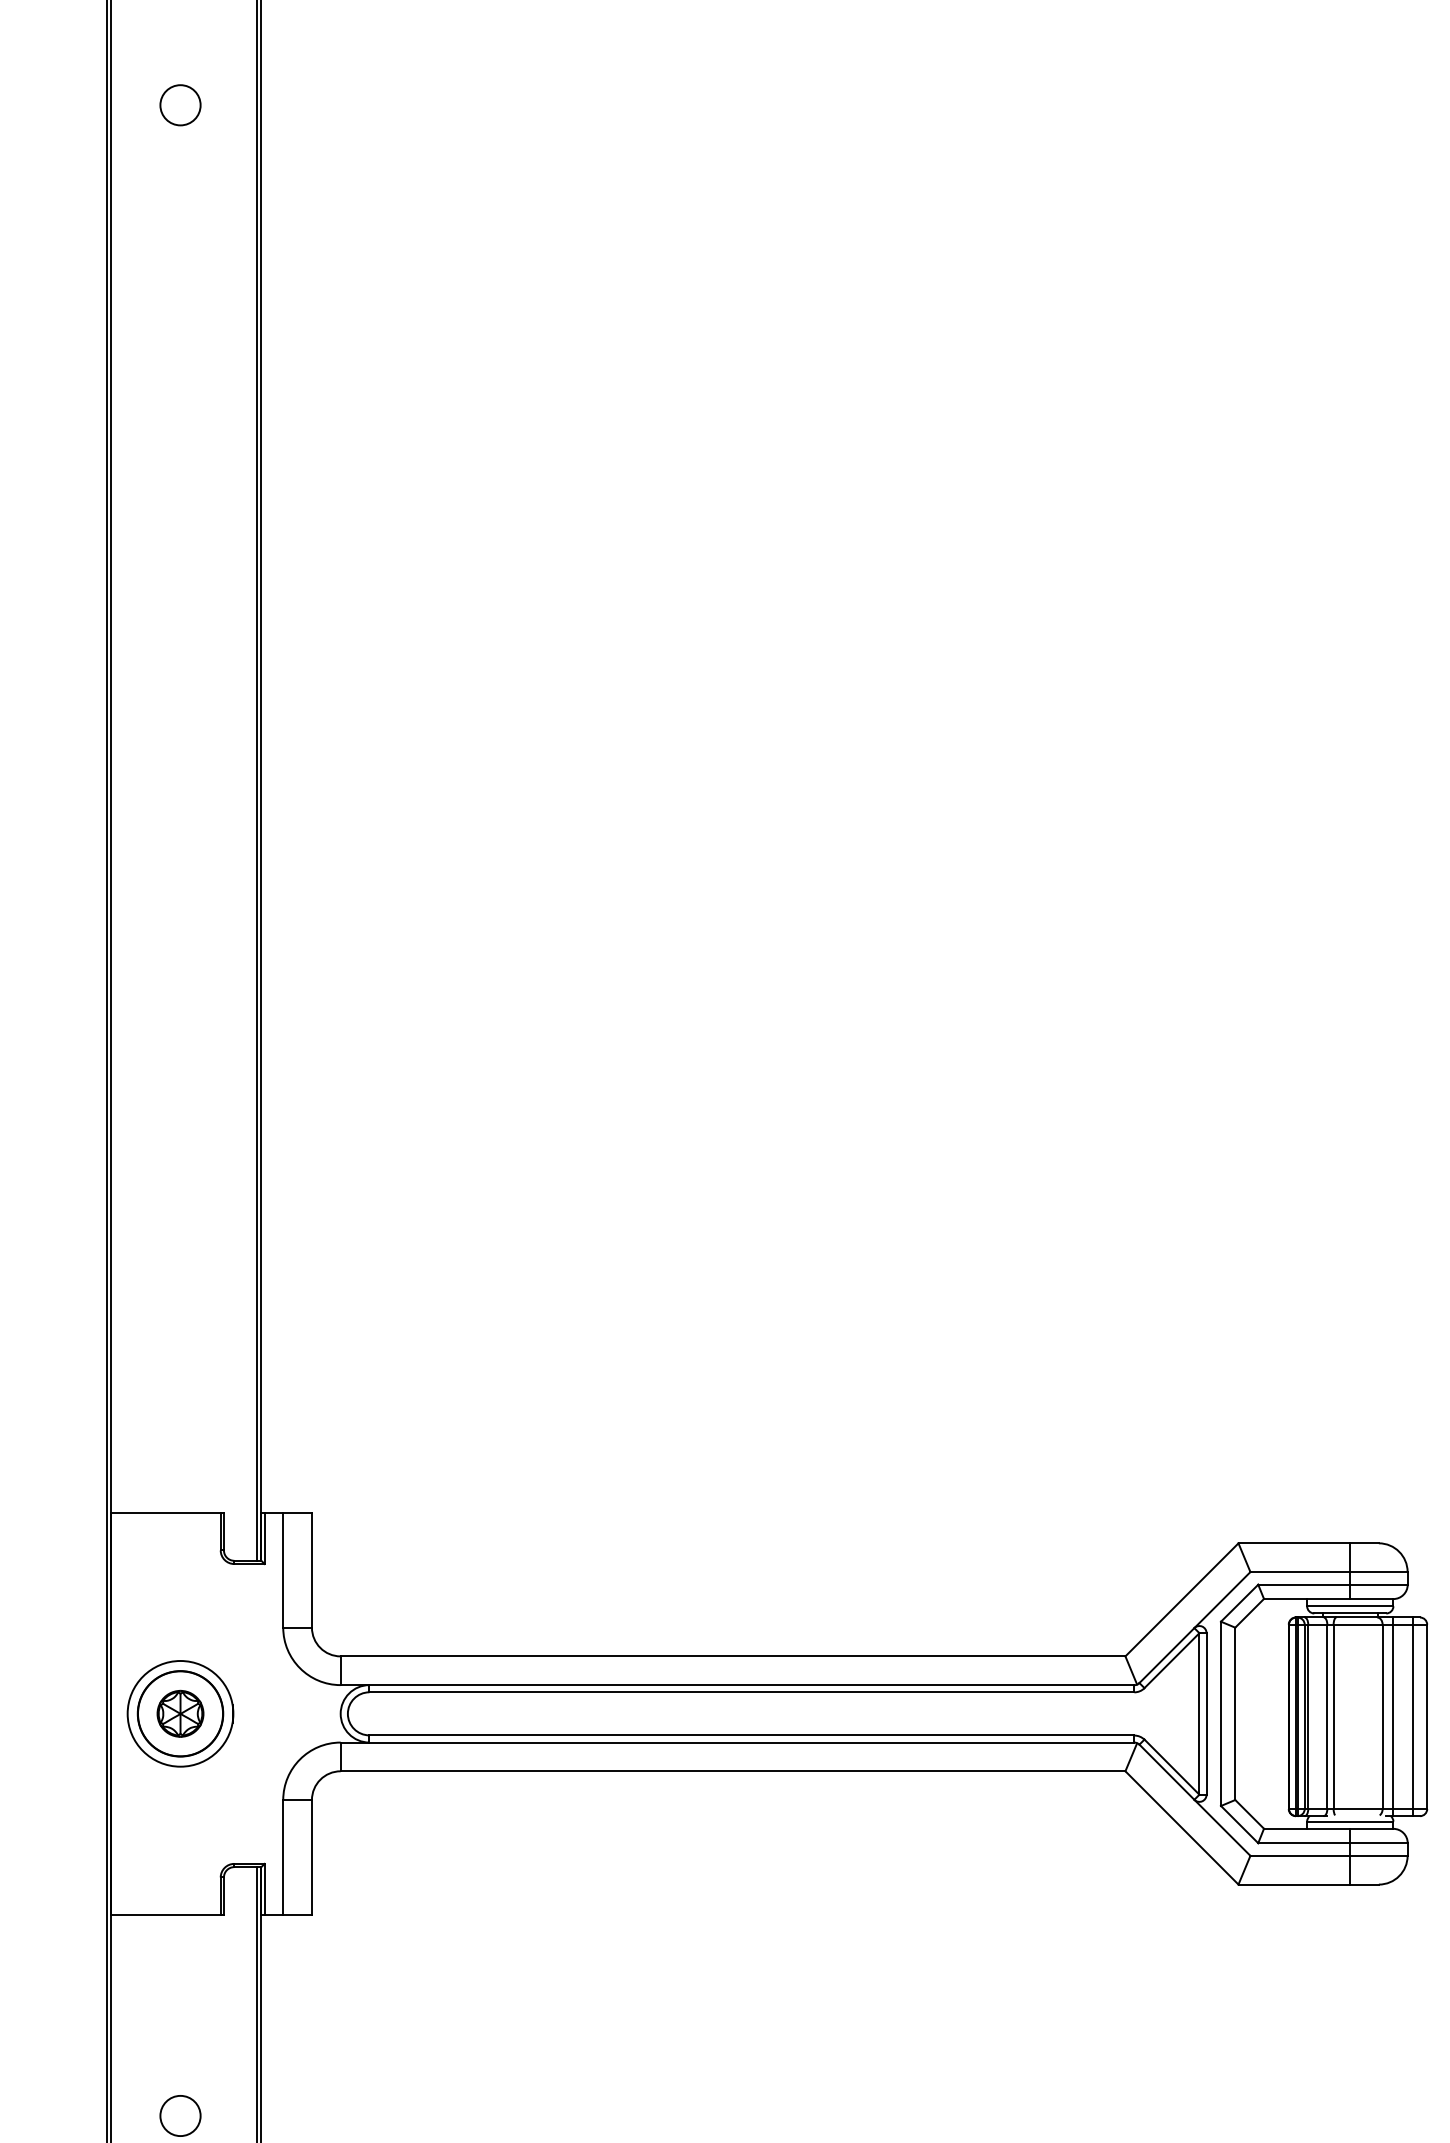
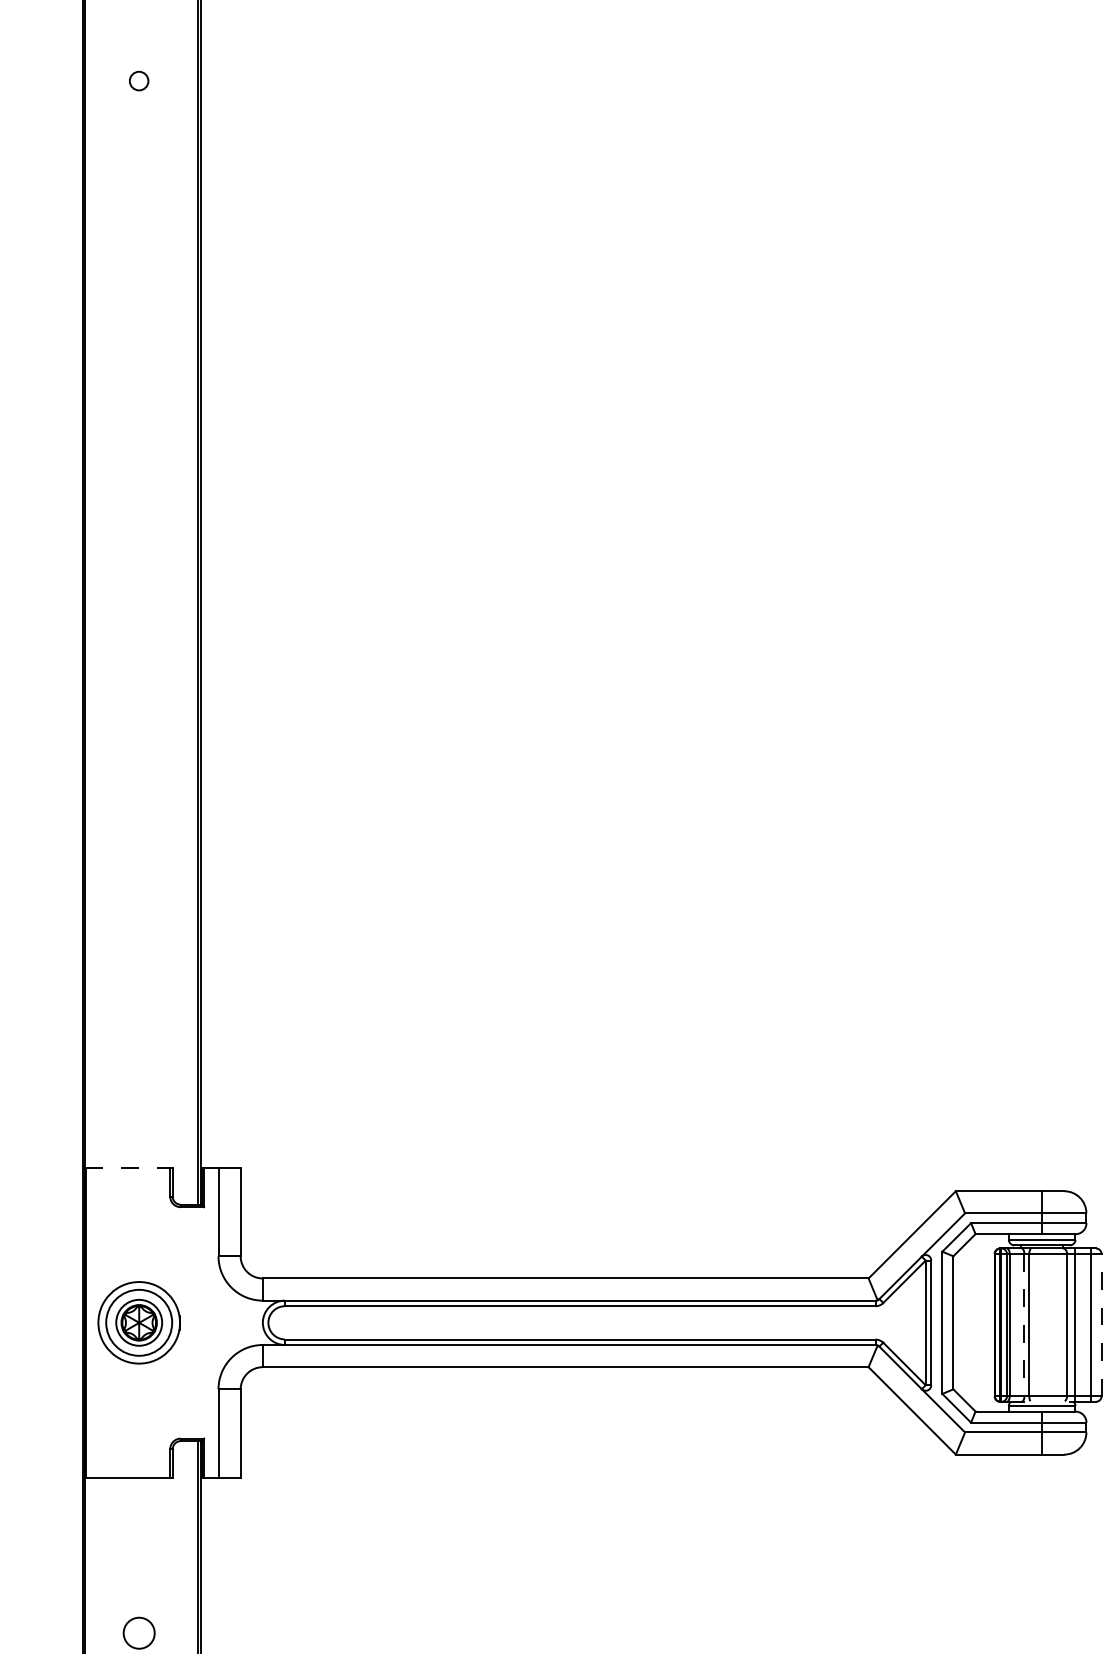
circle: (179, 104) -> (138, 80), size x0.6
line: (166, 1512) -> (128, 1167), solid -> dashed
circle: (180, 1713) -> (139, 1322), size x0.7
line: (1427, 1716) -> (1101, 1324), solid -> dashed
line: (1327, 1717) -> (1024, 1325), solid -> dashed

